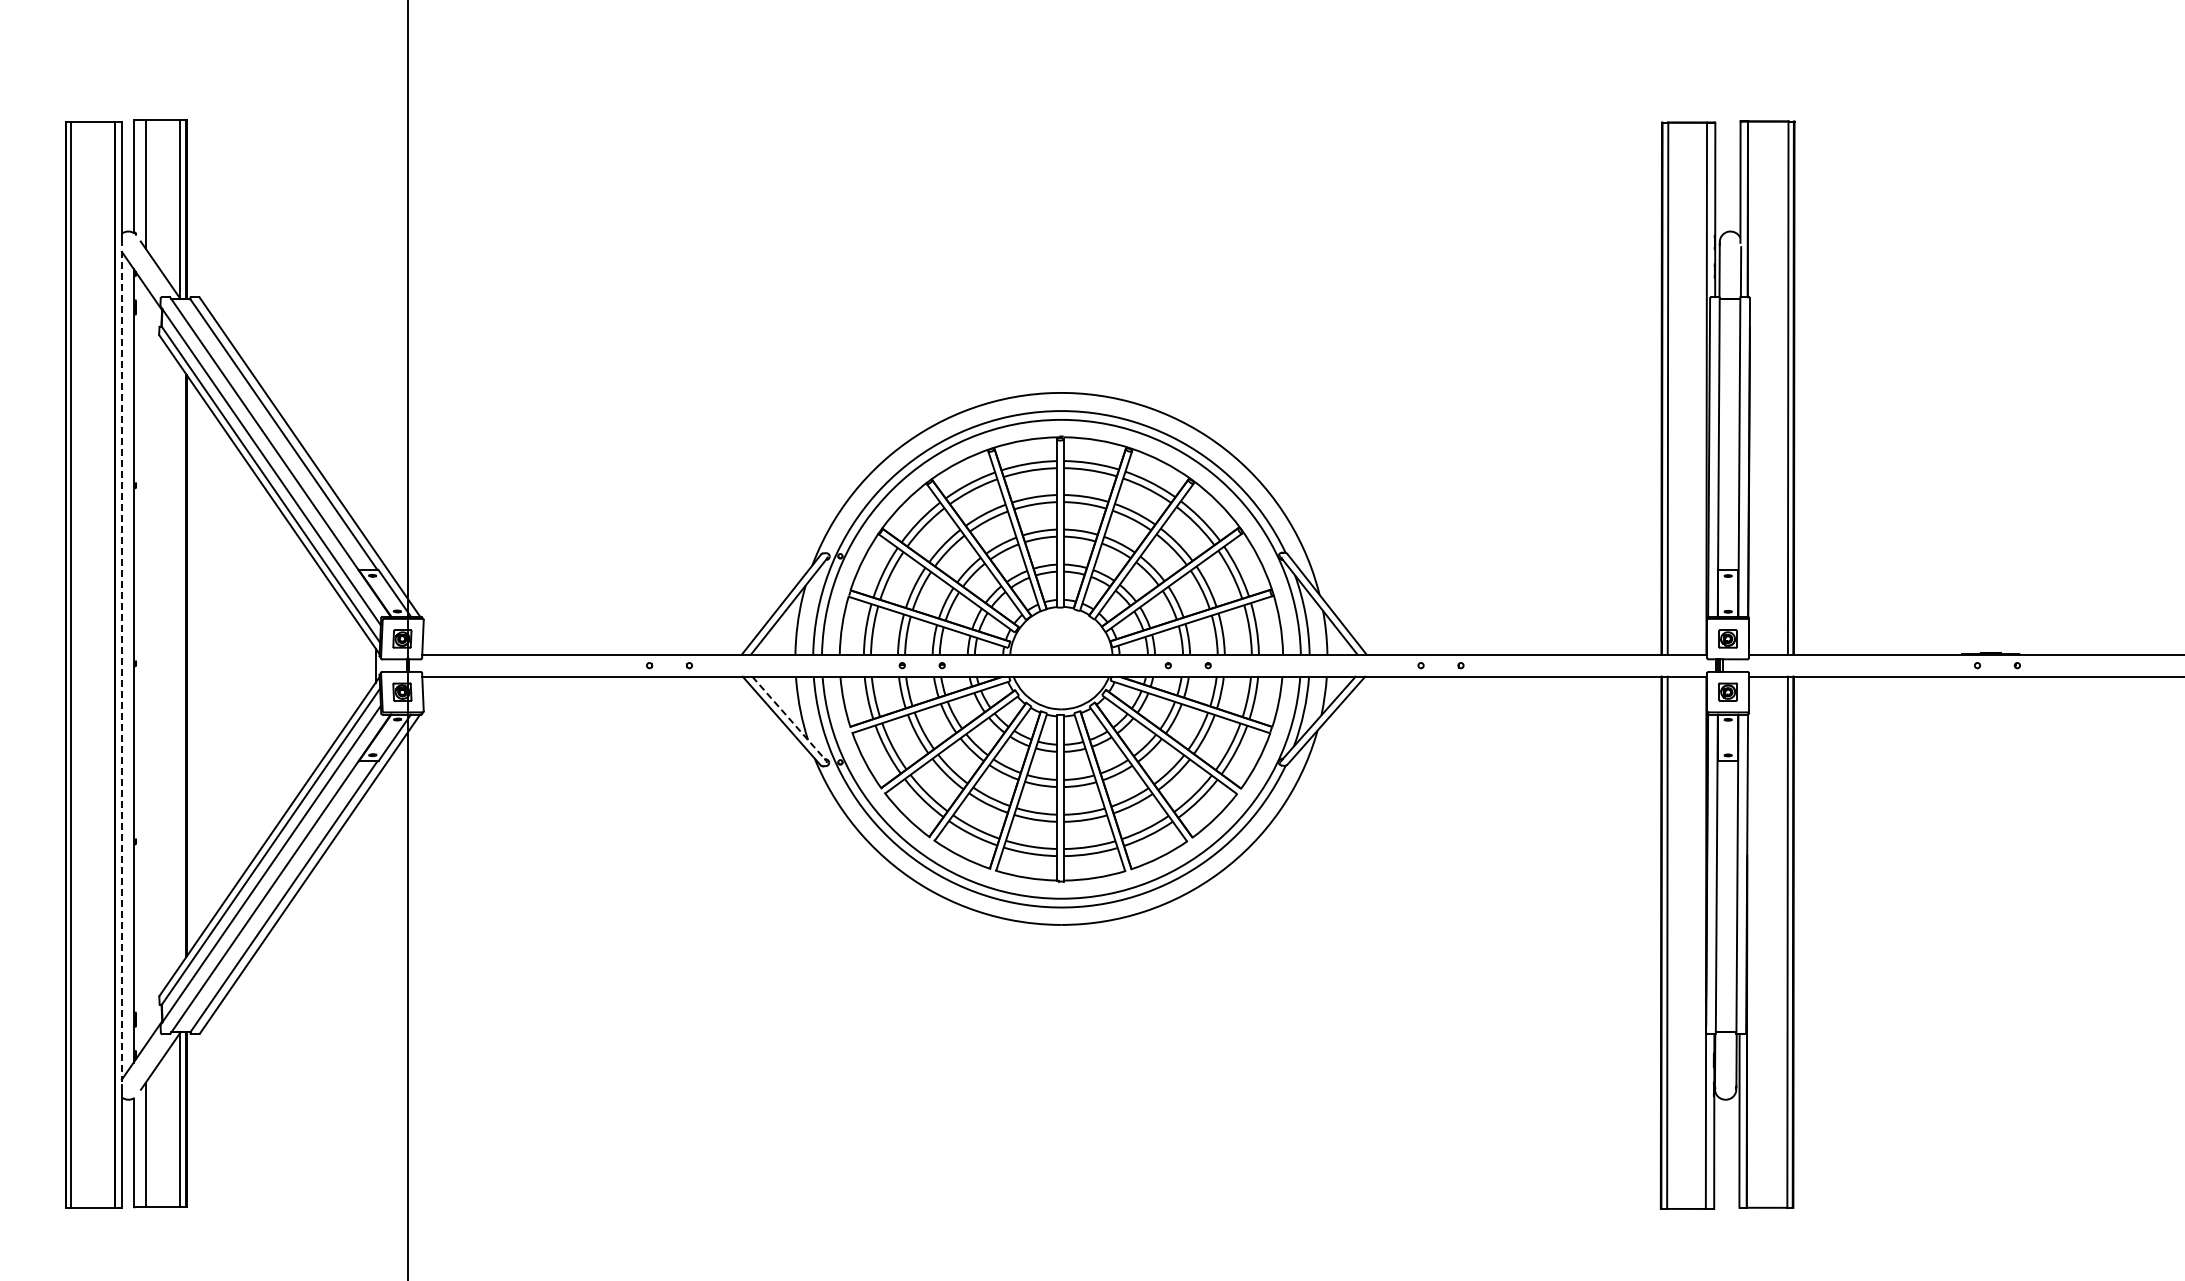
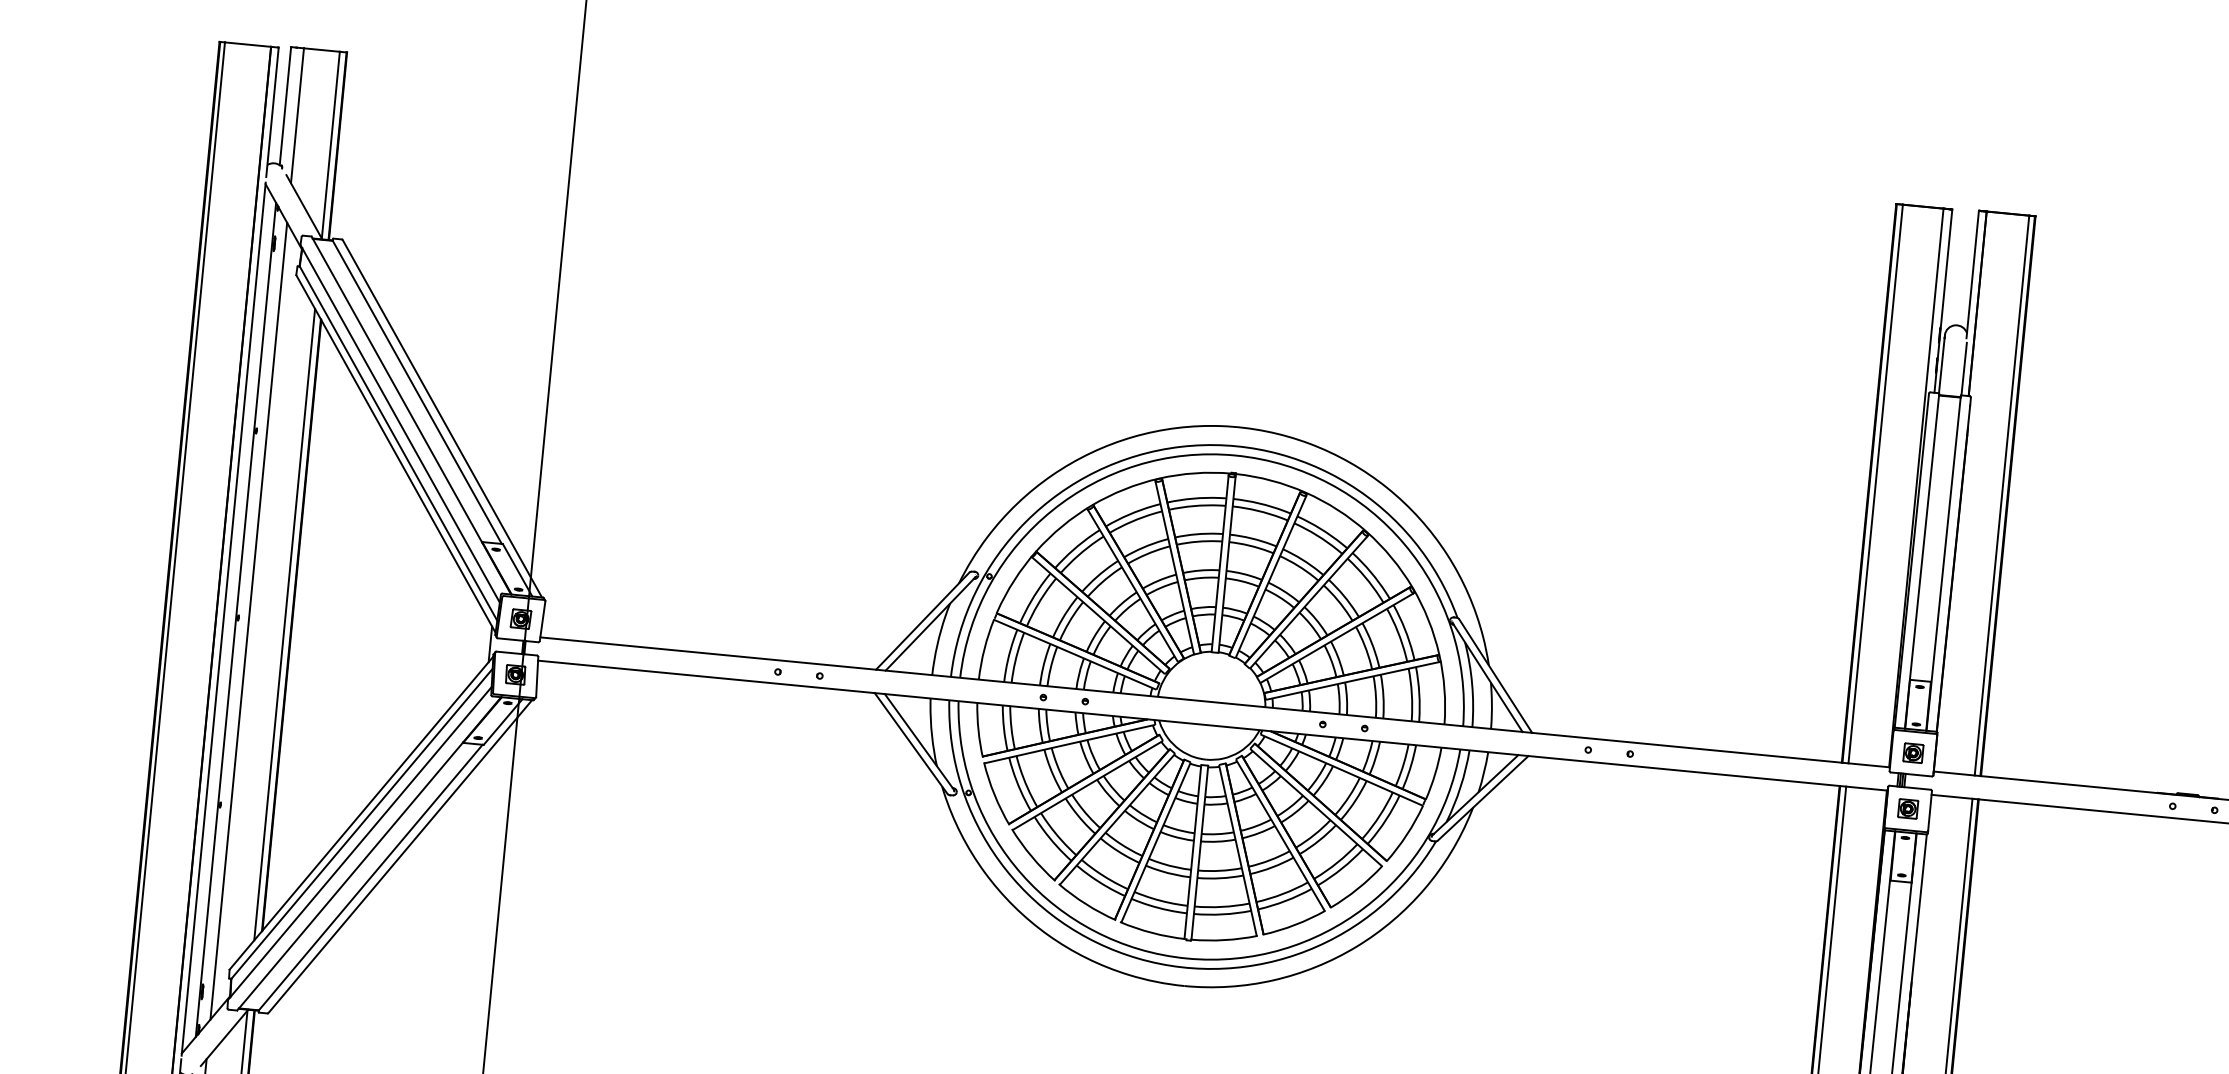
line: (145, 665) -> (248, 620), added
line: (179, 665) -> (284, 624), added
line: (121, 666) -> (223, 619), dashed -> solid
line: (789, 718) -> (919, 741), dashed -> solid

